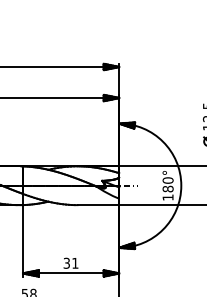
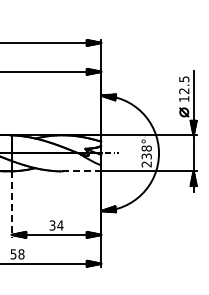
text: (167, 189) -> (146, 156), 180° -> 238°
line: (99, 205) -> (82, 171), solid -> dashed
line: (22, 241) -> (11, 205), solid -> dashed
text: (75, 263) -> (60, 225), 31 -> 34

